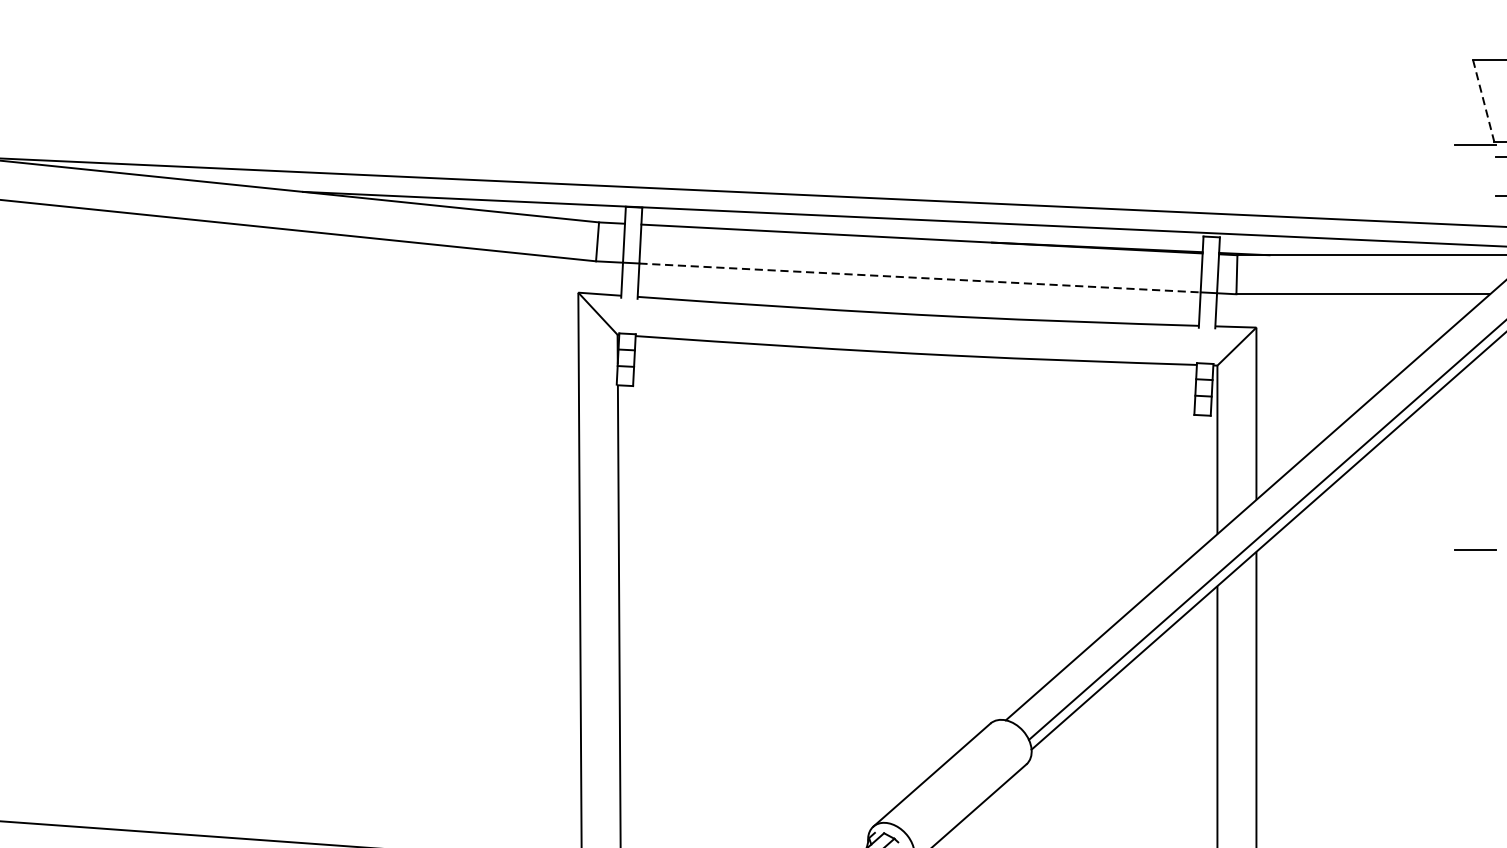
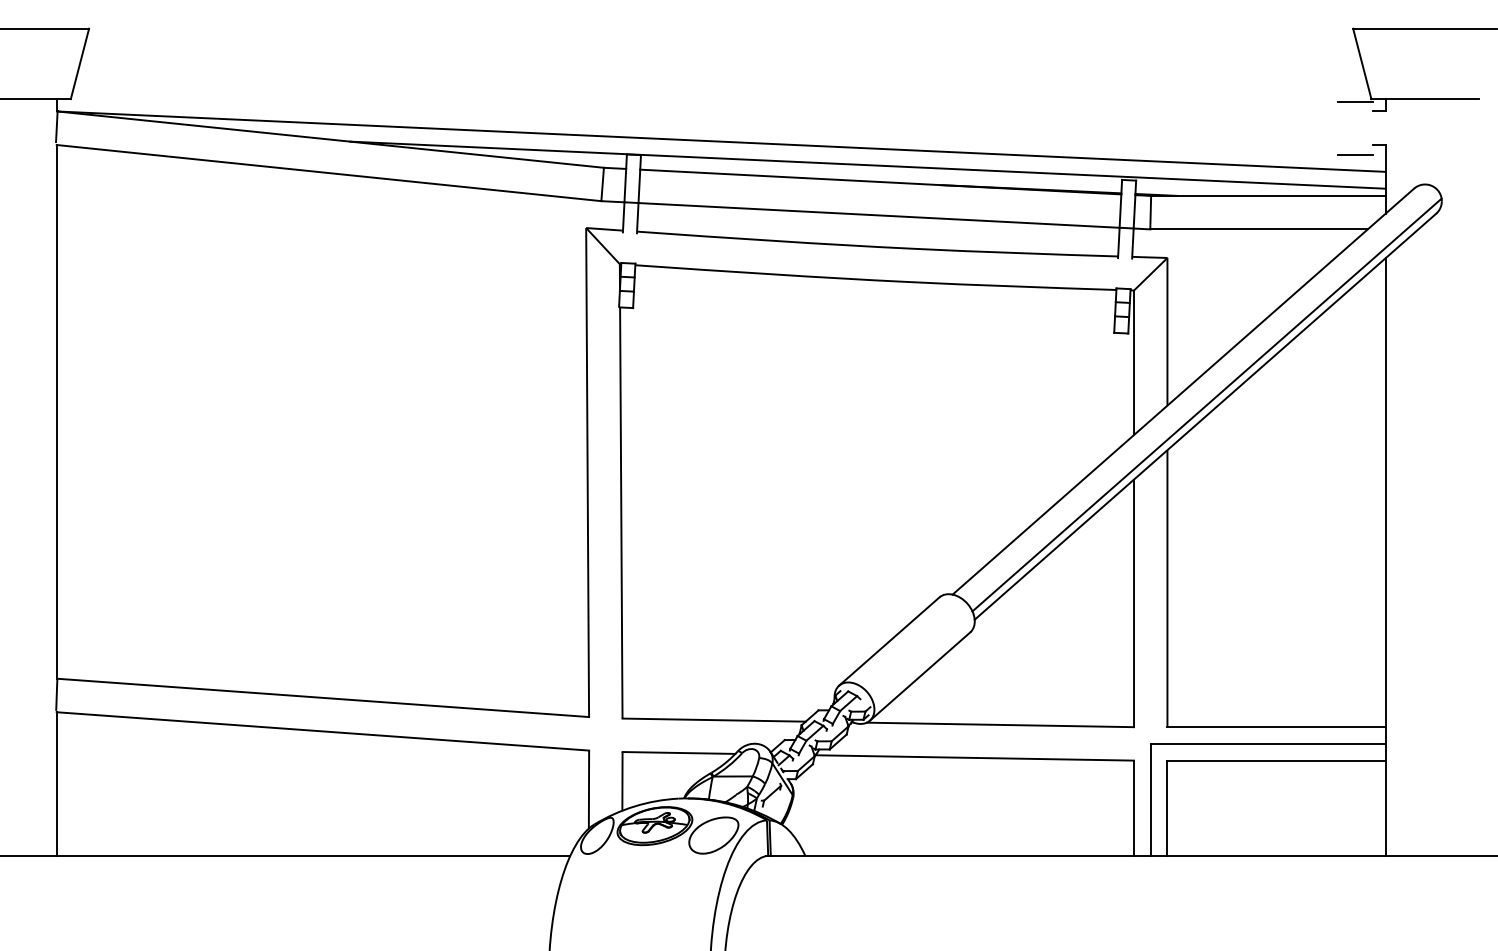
line: (1483, 100) -> (1362, 63), dashed -> solid
line: (920, 278) -> (879, 215), dashed -> solid
line: (1475, 549) -> (1355, 154), moved

